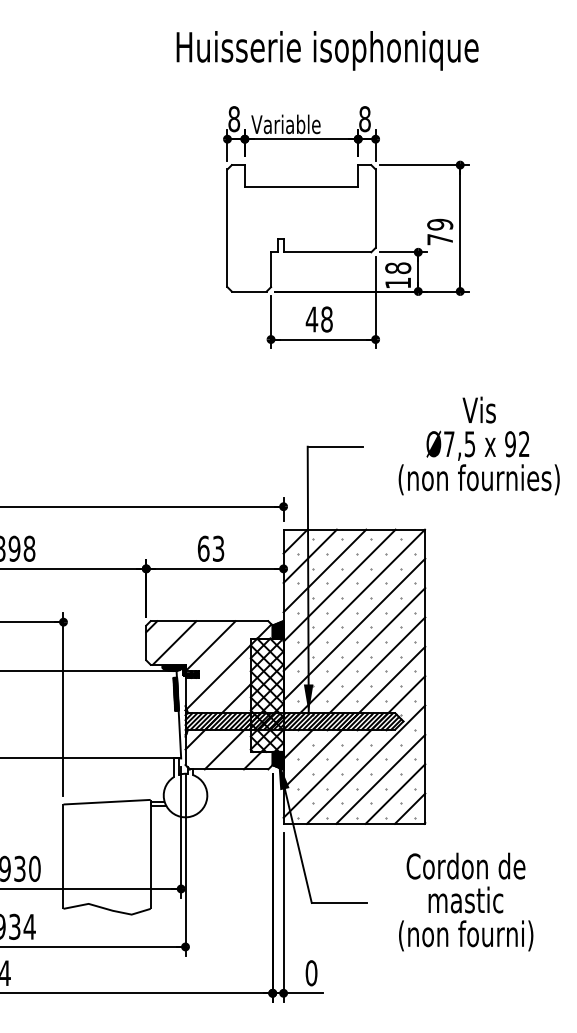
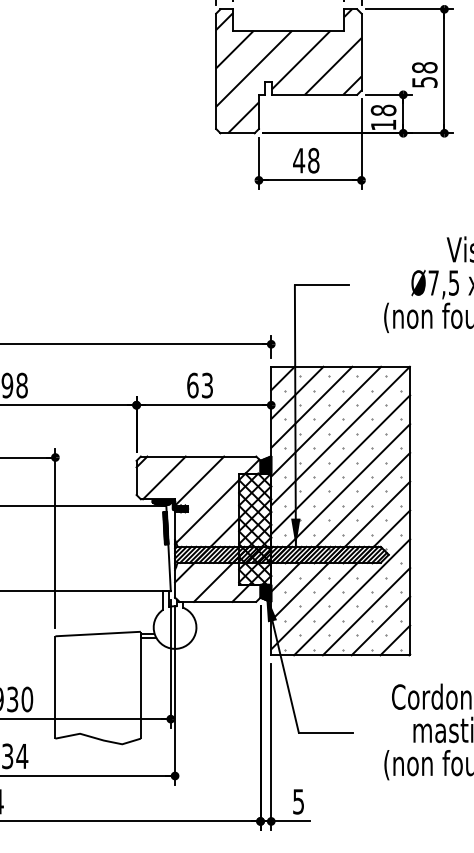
hatch: (301, 228) -> (288, 71), added
text: (440, 231) -> (425, 74), 79 -> 58
text: (311, 973) -> (298, 802), 0 -> 5

